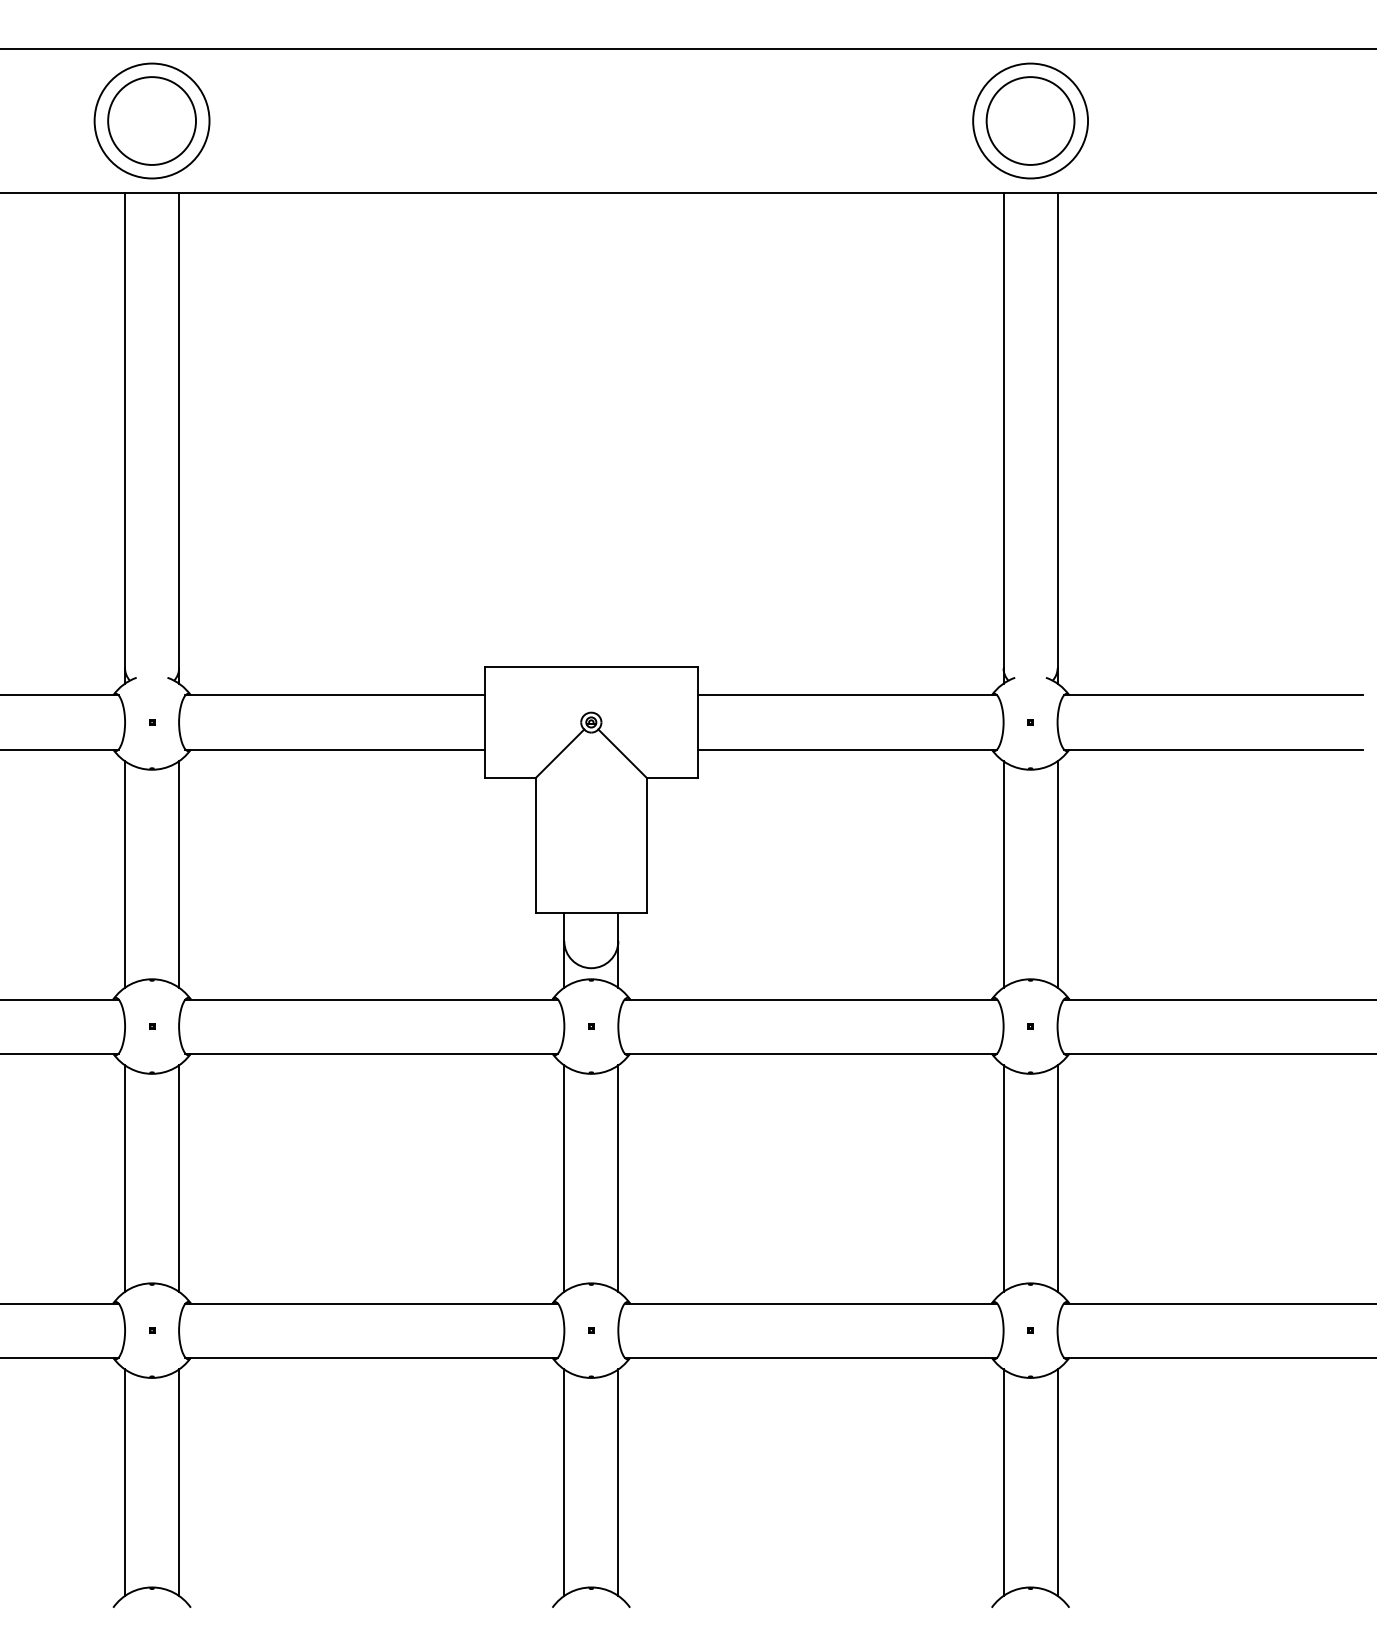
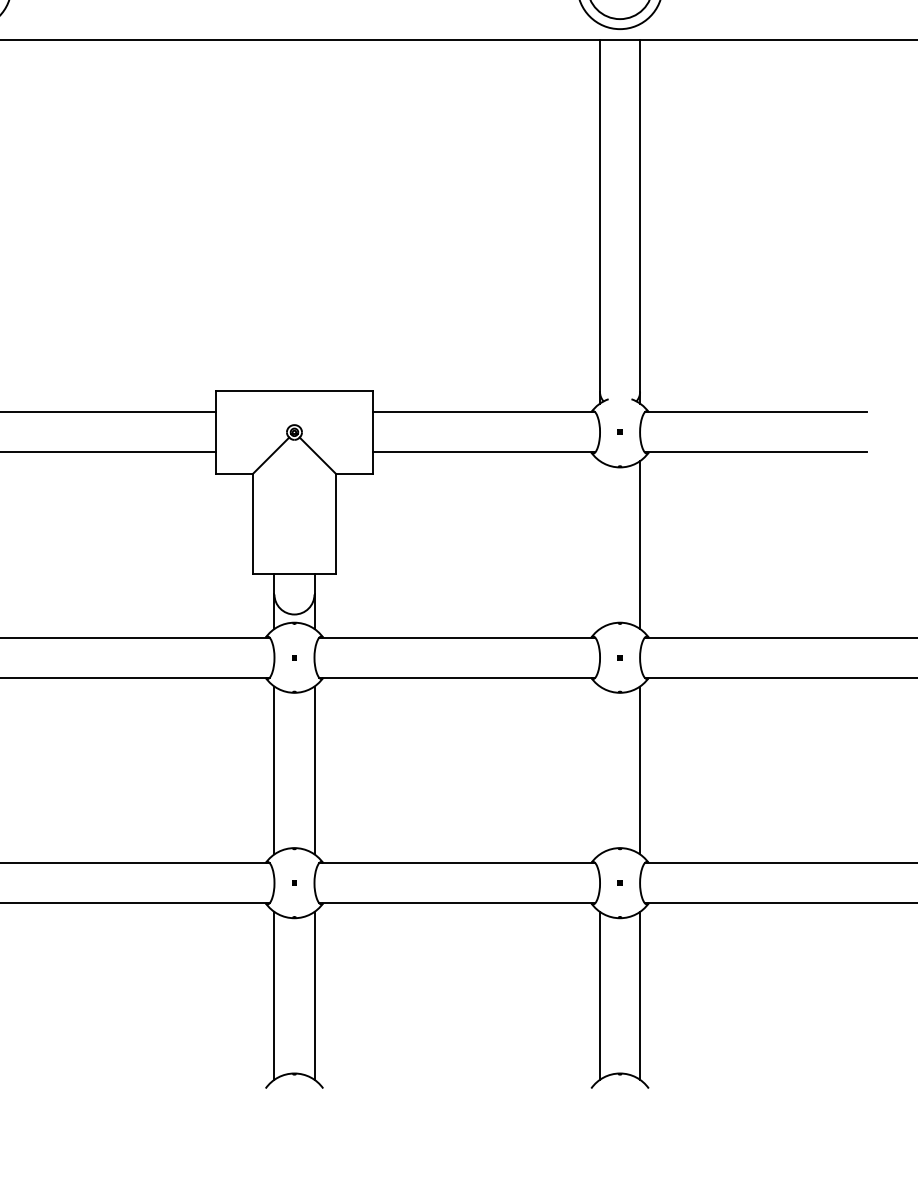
line: (1003, 874) -> (599, 545), removed
line: (1003, 1178) -> (599, 770), removed

